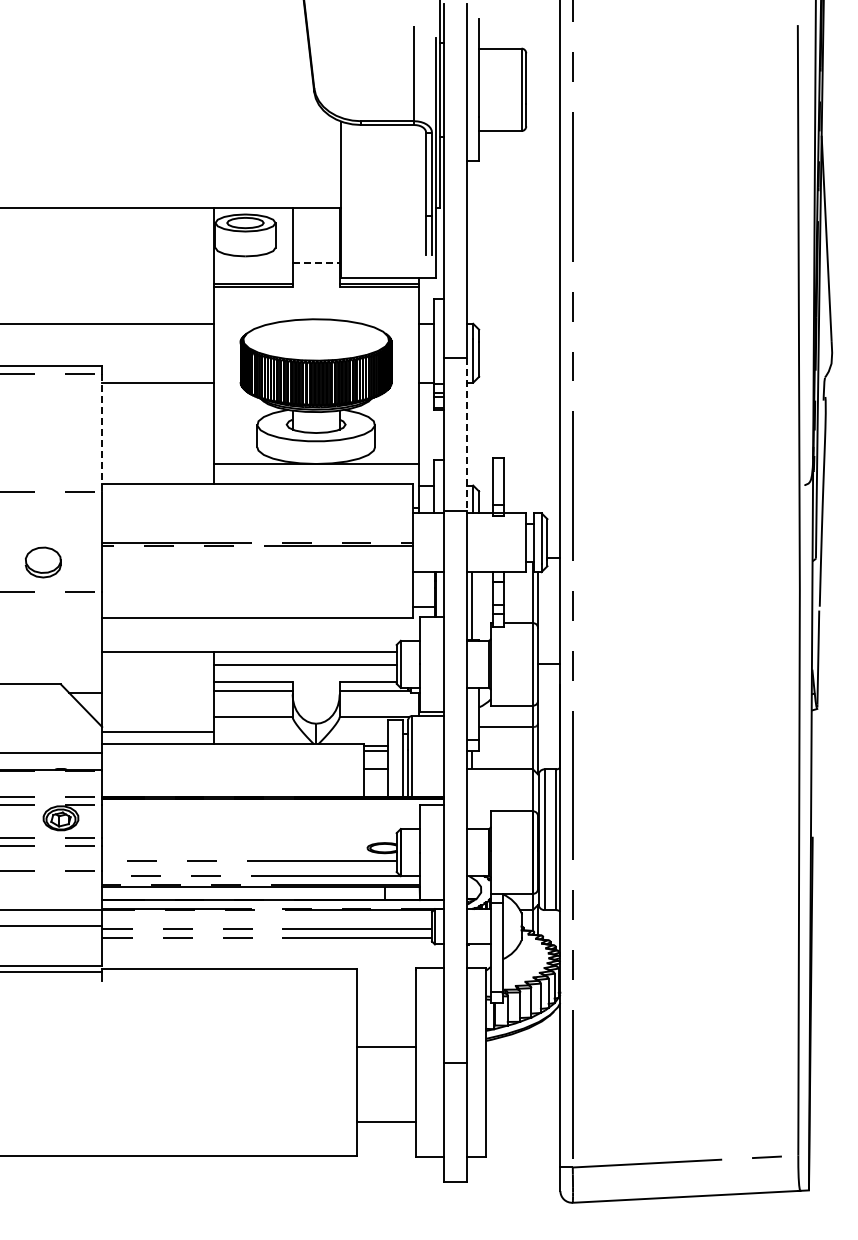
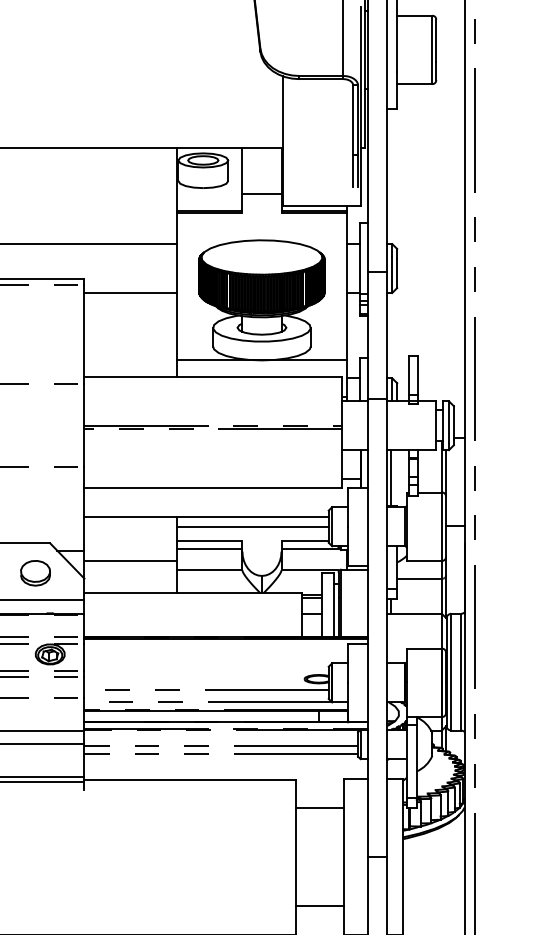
line: (316, 263) -> (262, 194), dashed -> solid
line: (102, 433) -> (84, 335), dashed -> solid
line: (467, 434) -> (387, 335), dashed -> solid
part: (42, 562) -> (34, 573), moved
line: (157, 732) -> (130, 560), moved
line: (385, 1046) -> (319, 808), moved

